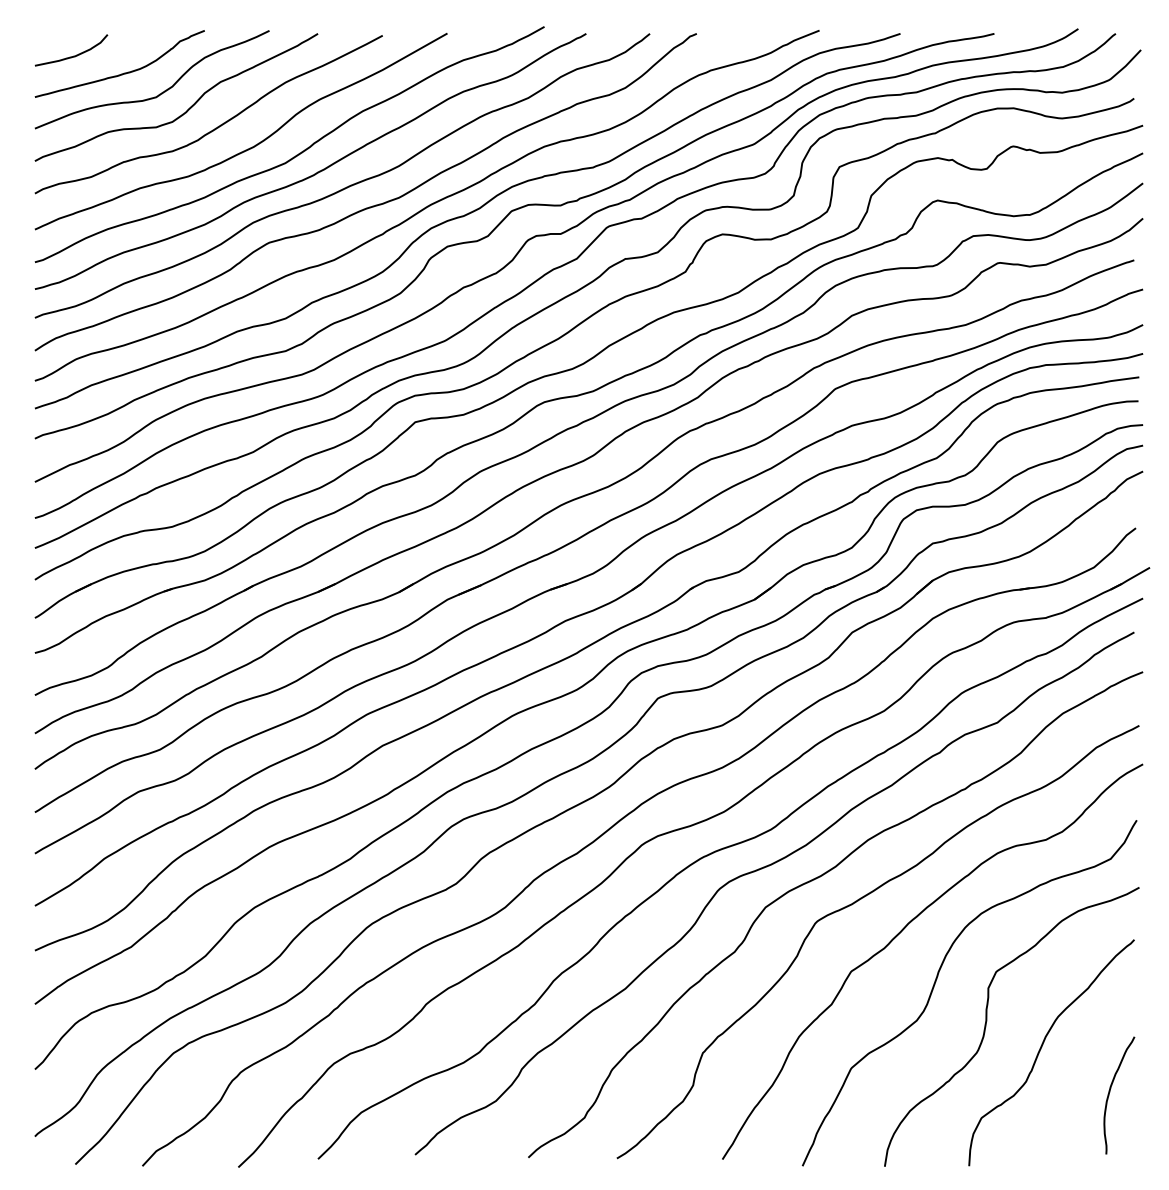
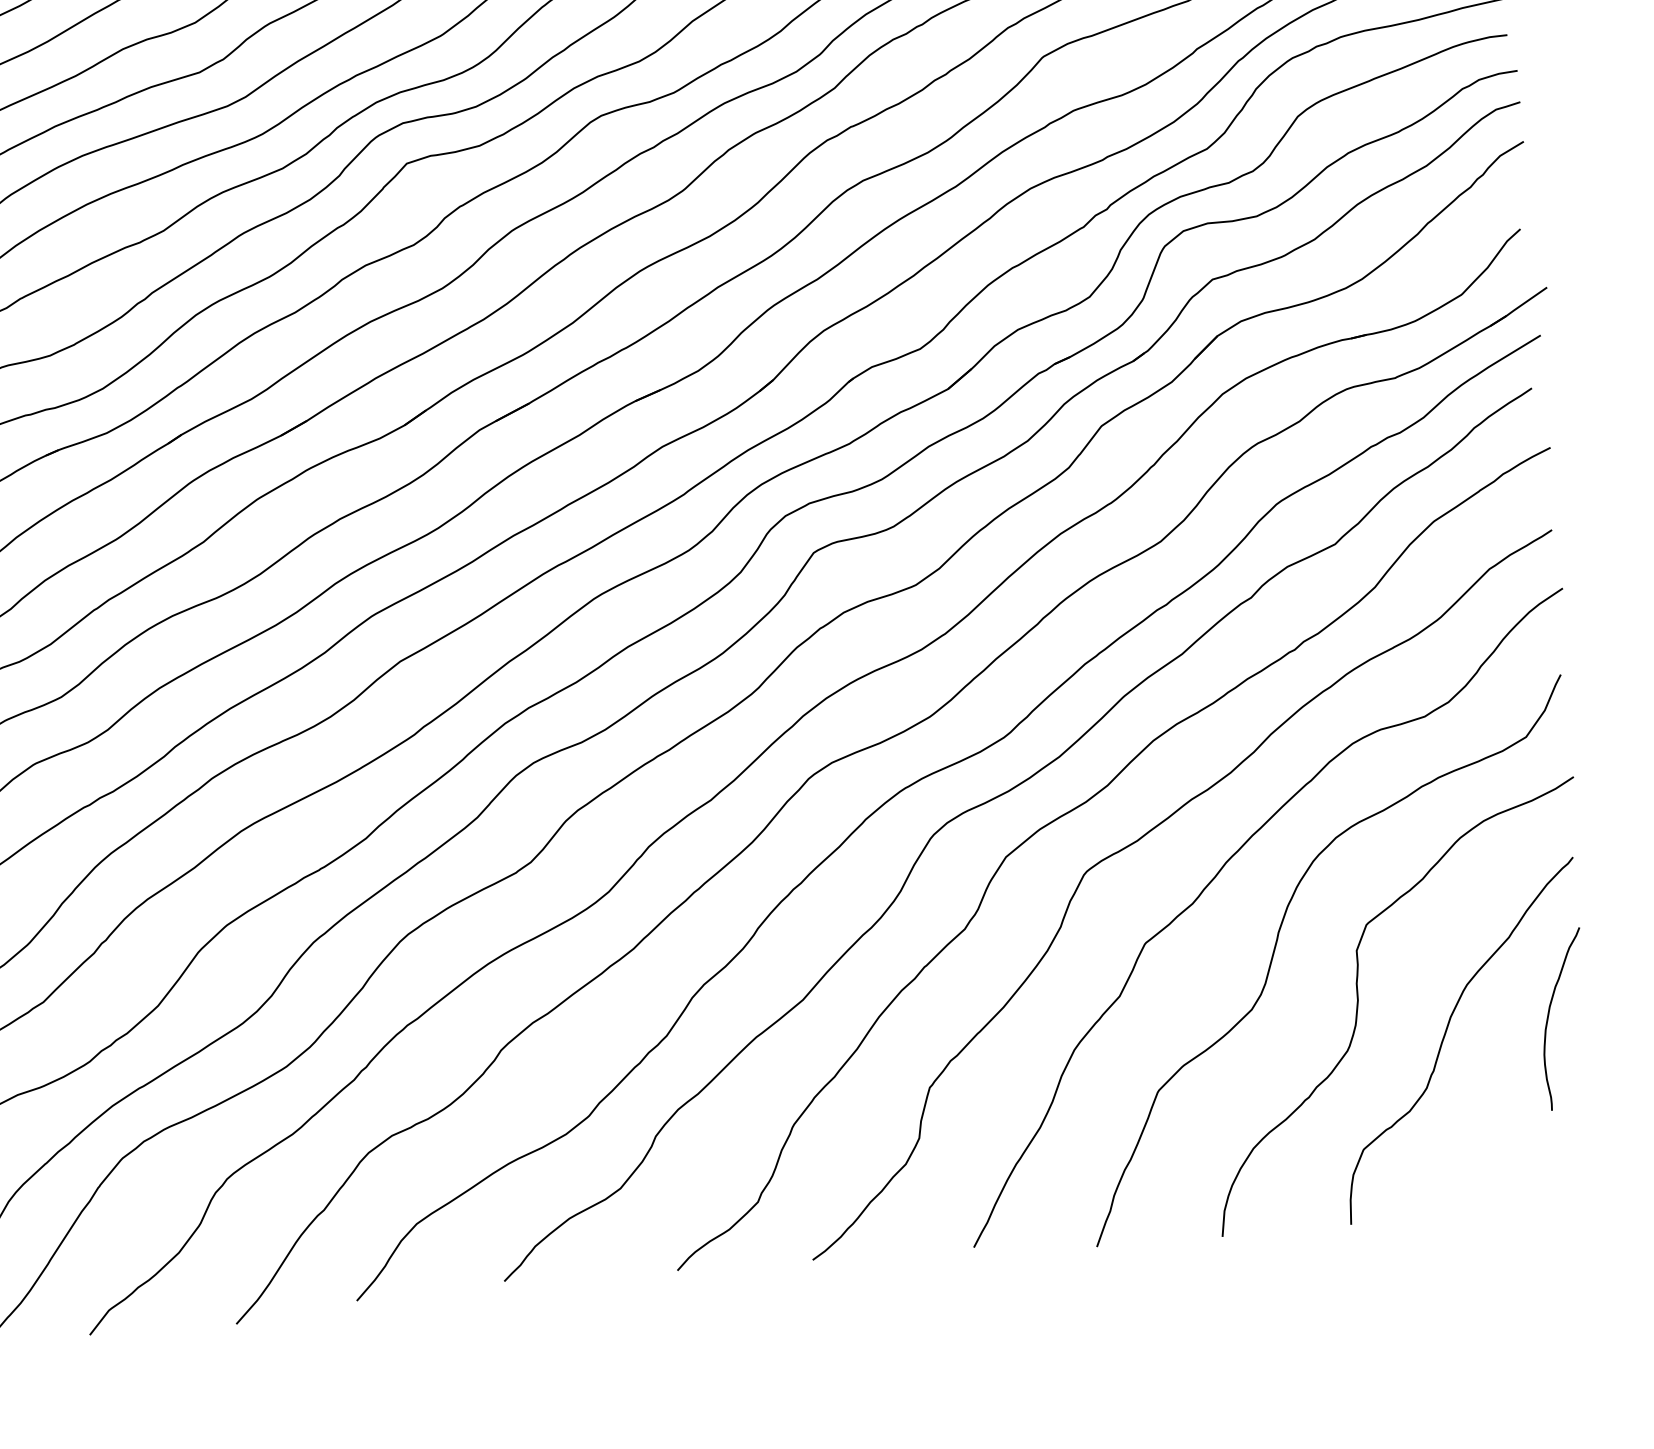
curve: (1110, 1092) -> (1550, 1015), moved

